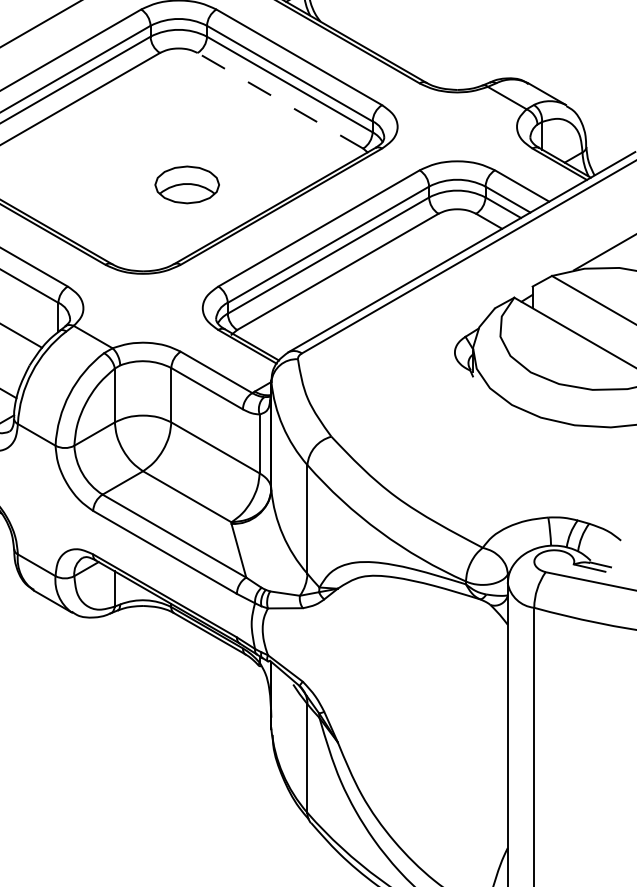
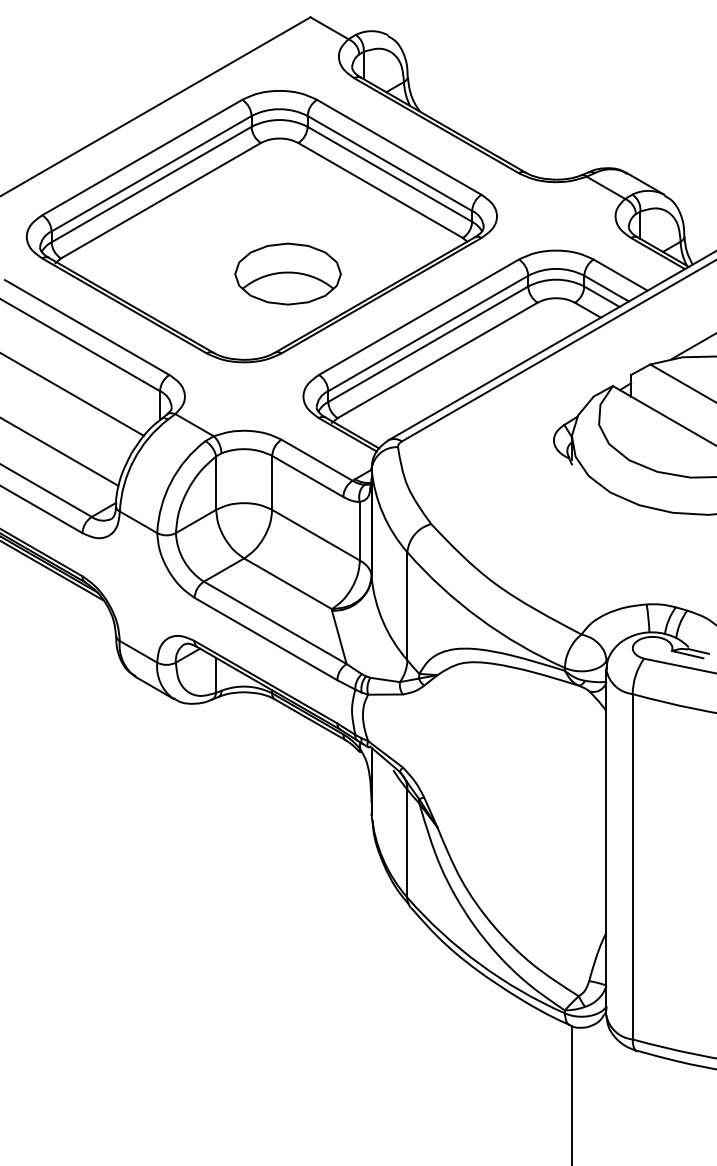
line: (280, 100) -> (380, 190), dashed -> solid
part: (186, 184) -> (287, 273), size x1.67

